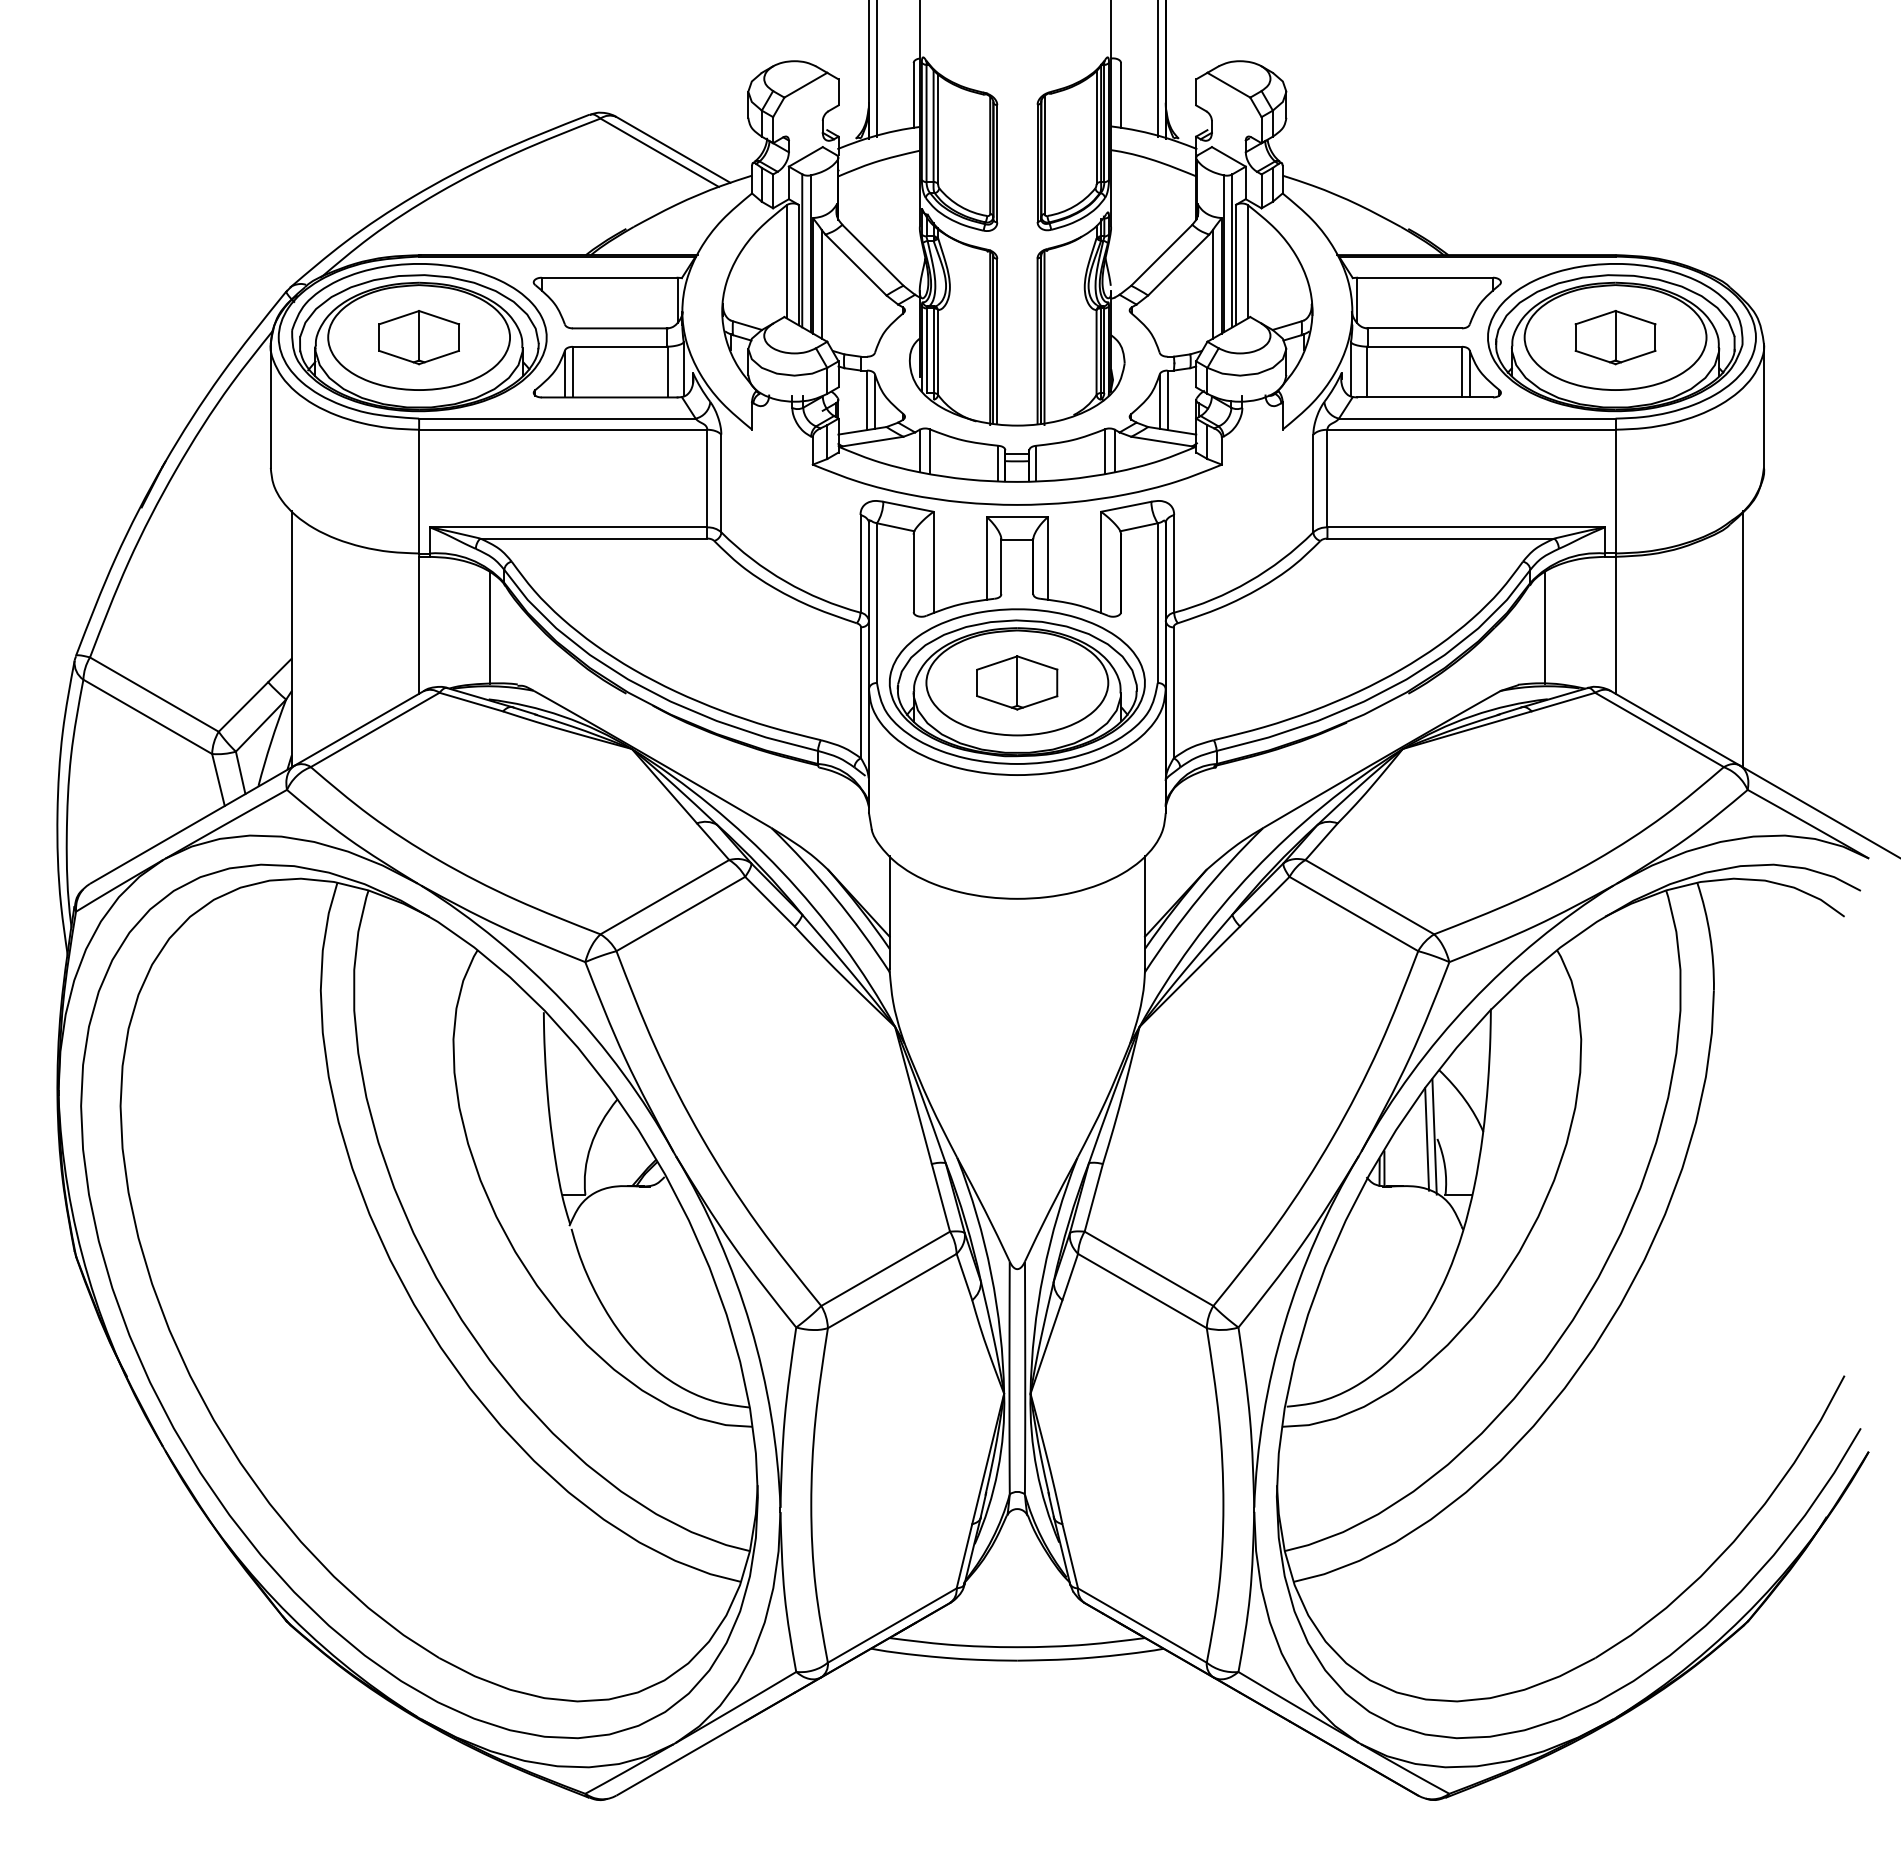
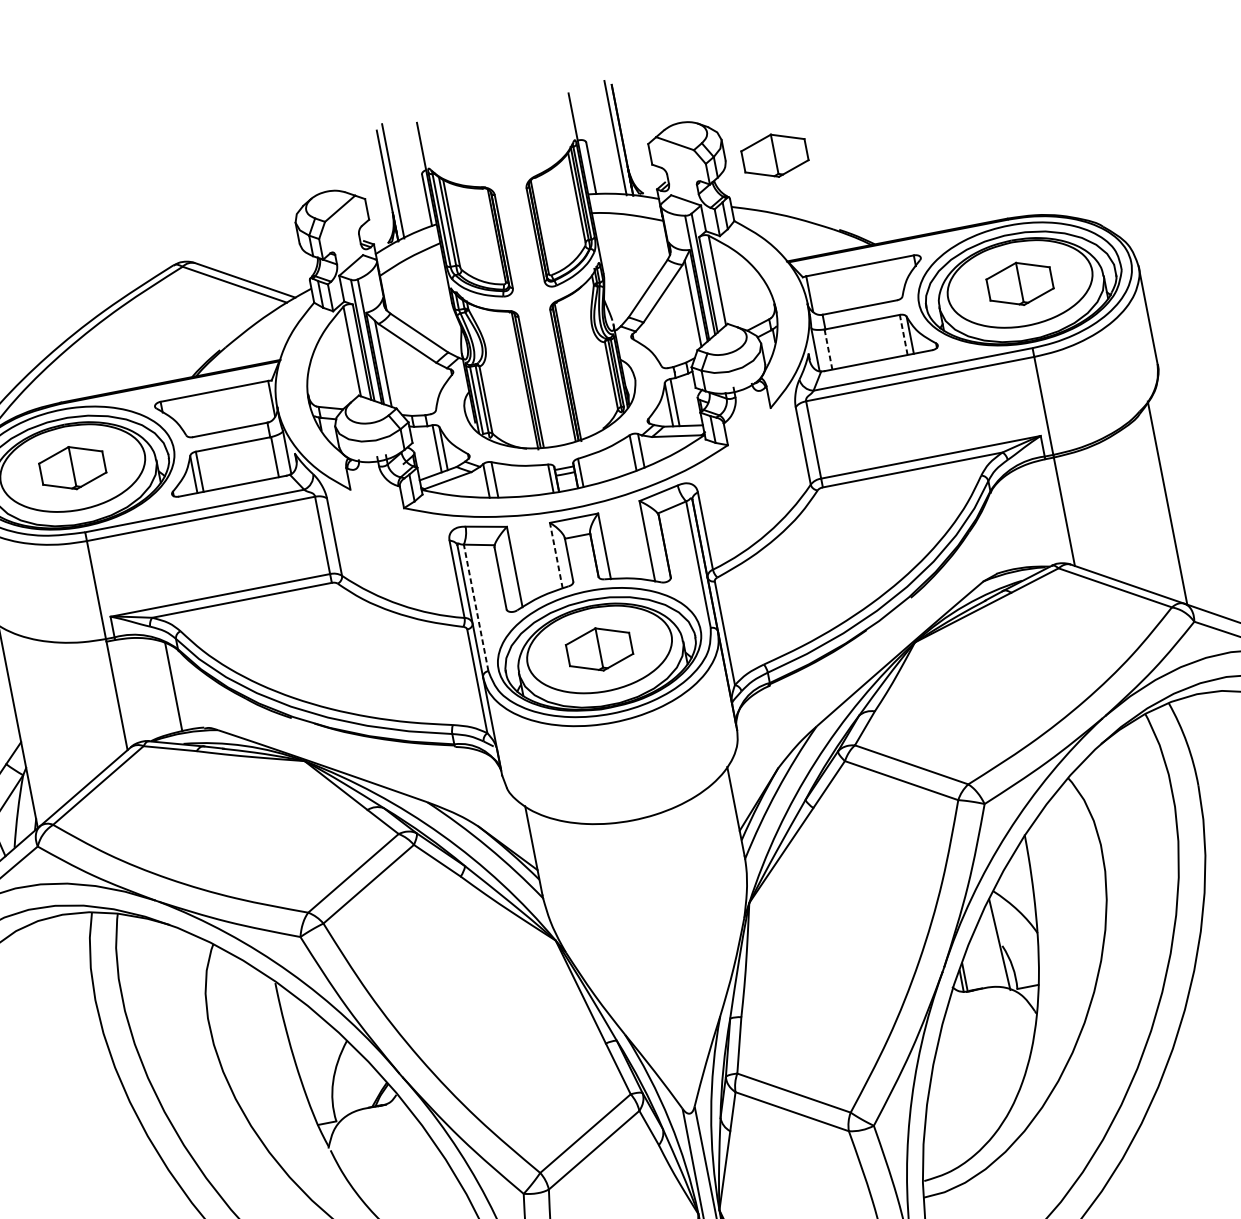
part: (1347, 123) -> (774, 155), added
line: (1461, 371) -> (903, 334), solid -> dashed
line: (1366, 372) -> (828, 349), solid -> dashed
line: (986, 558) -> (556, 555), solid -> dashed
line: (876, 603) -> (475, 608), solid -> dashed
line: (1544, 628) -> (1008, 525), removed
line: (1427, 1139) -> (994, 947), removed

